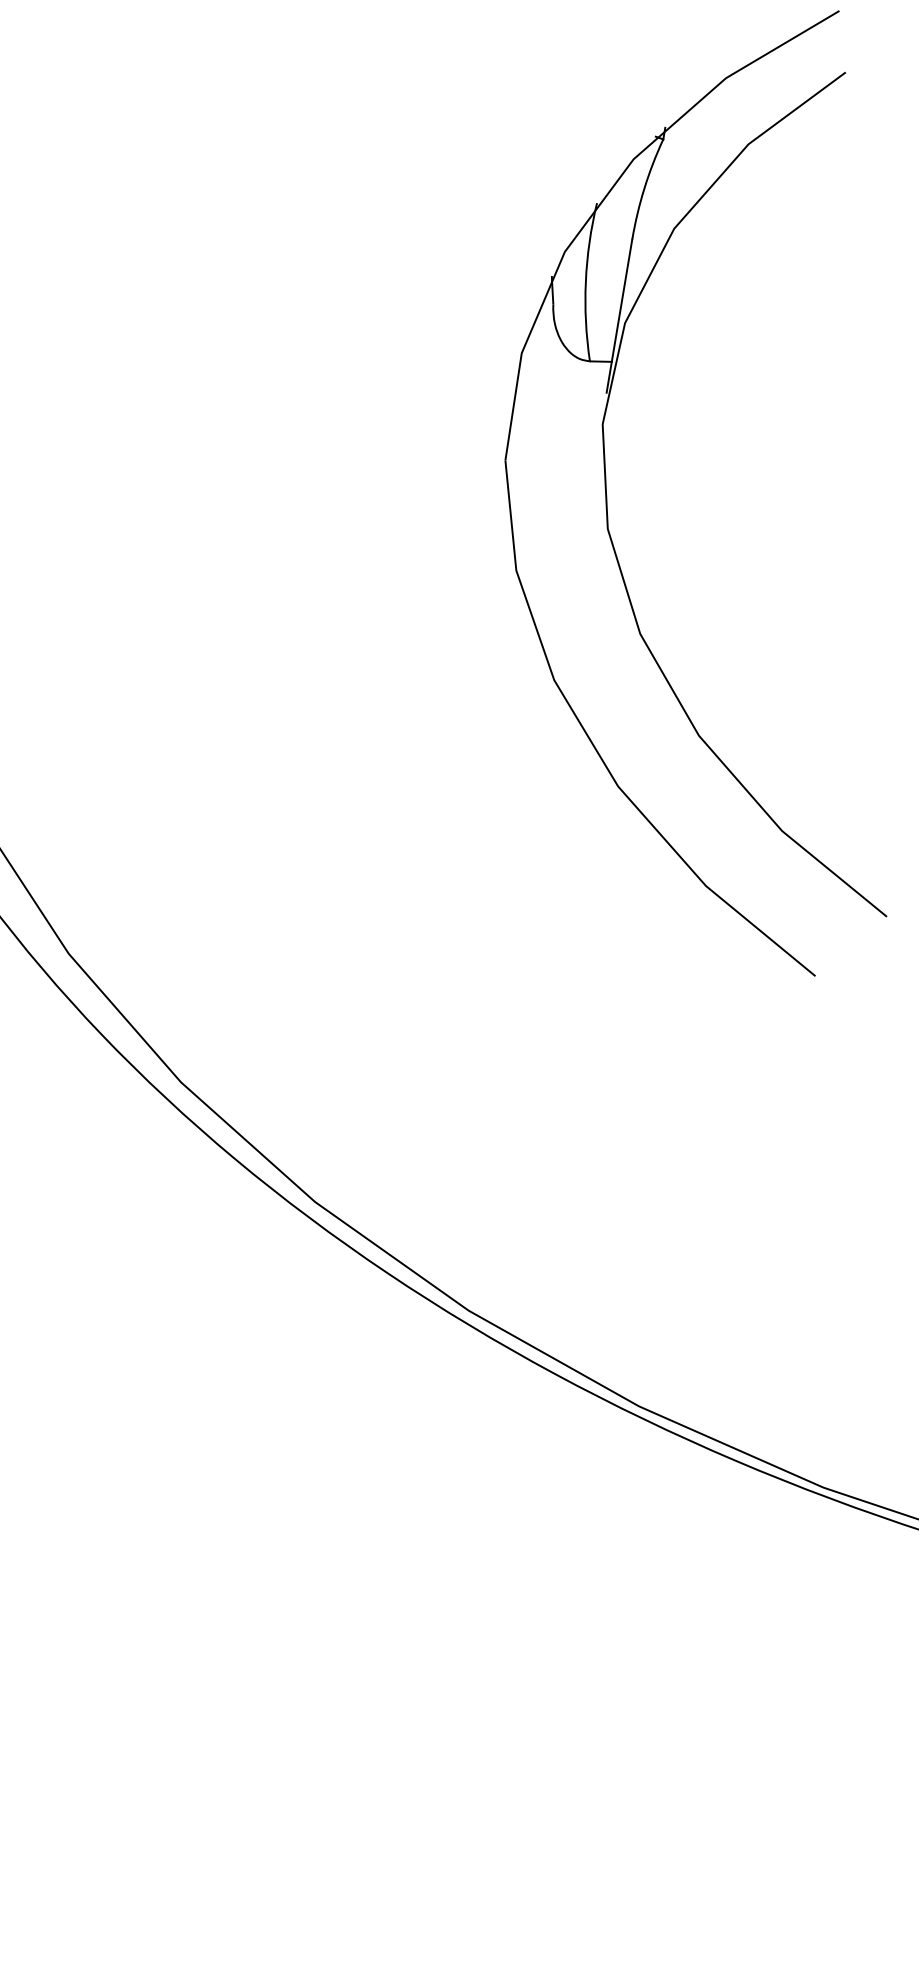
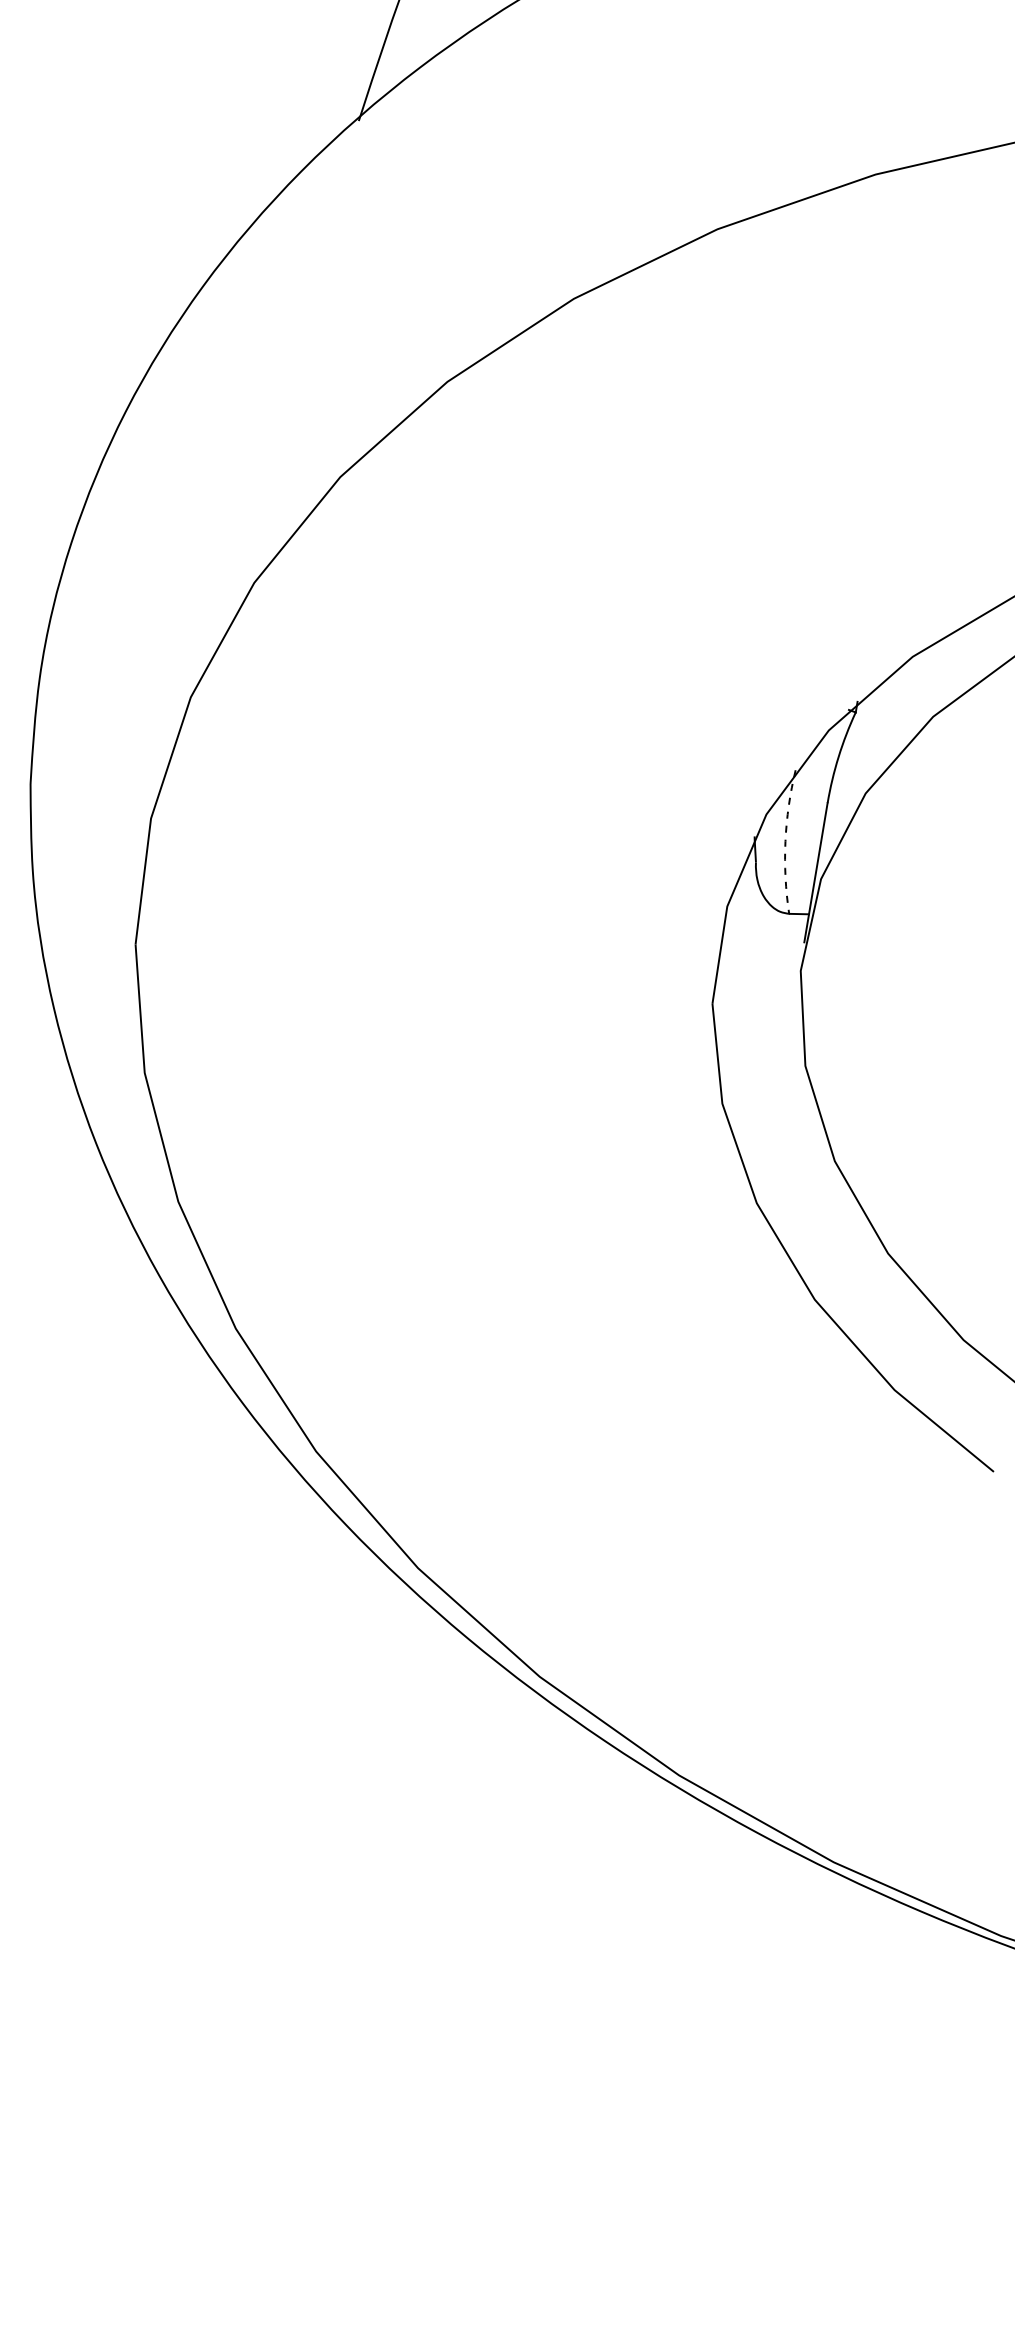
arc: (585, 281) -> (785, 841), solid -> dashed

